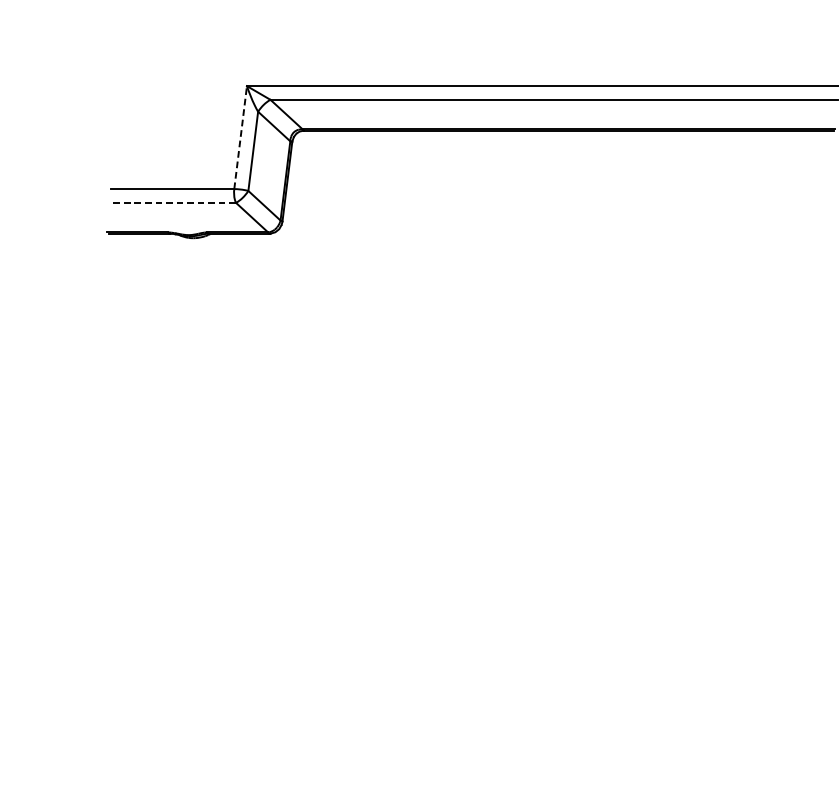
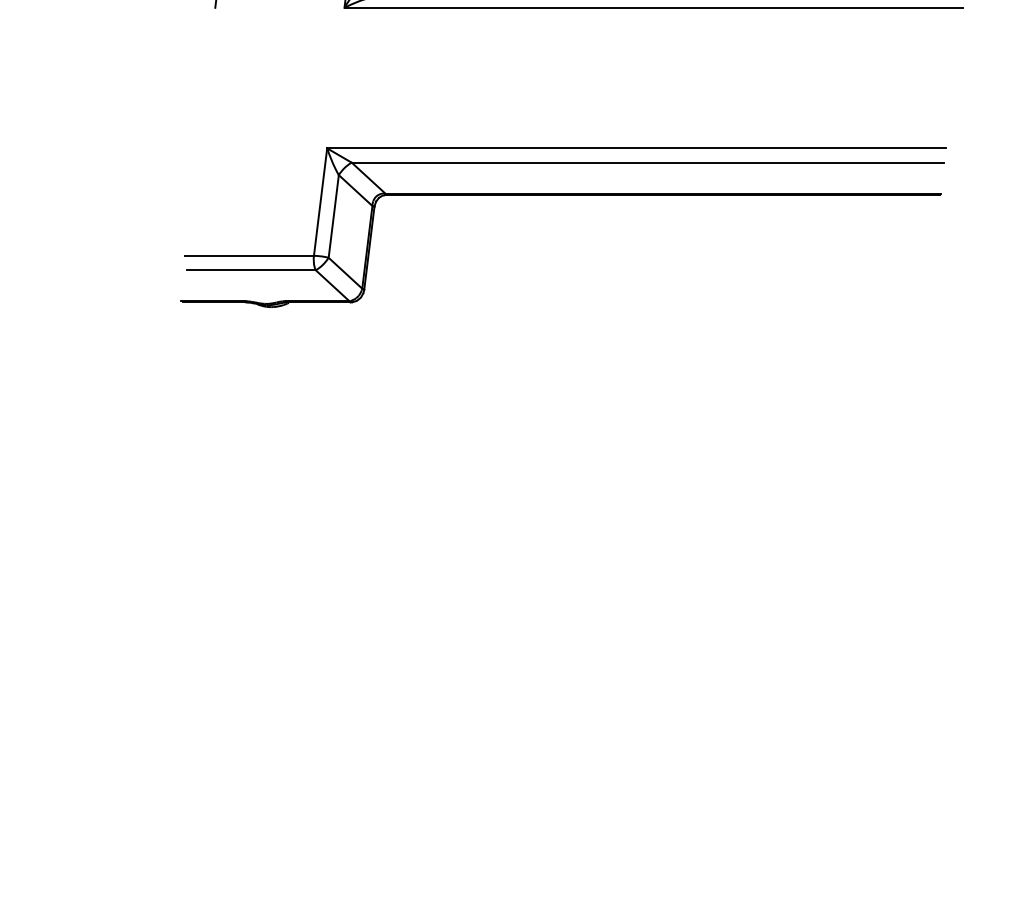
line: (240, 137) -> (320, 201), dashed -> solid
line: (174, 203) -> (251, 270), dashed -> solid

